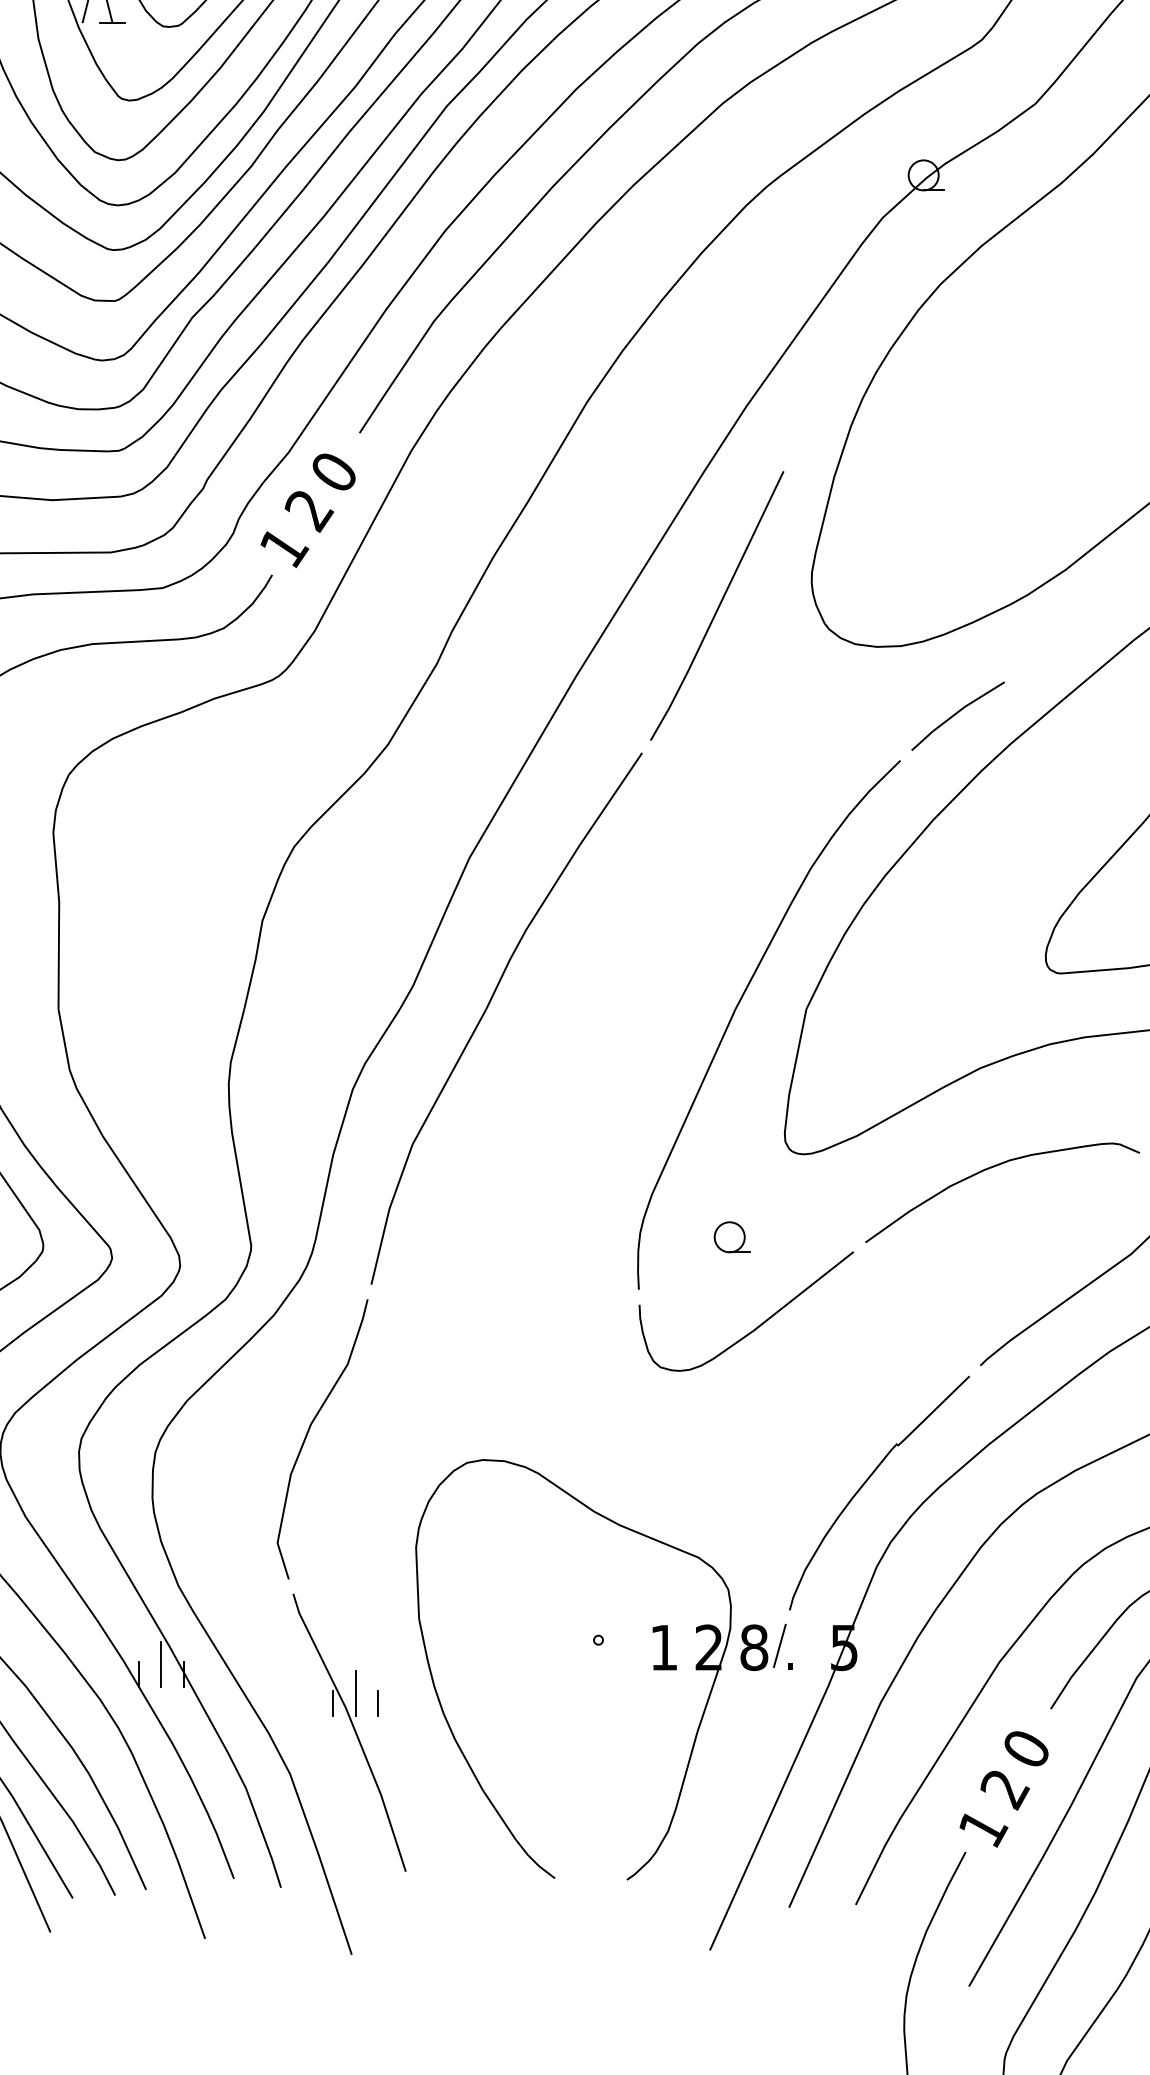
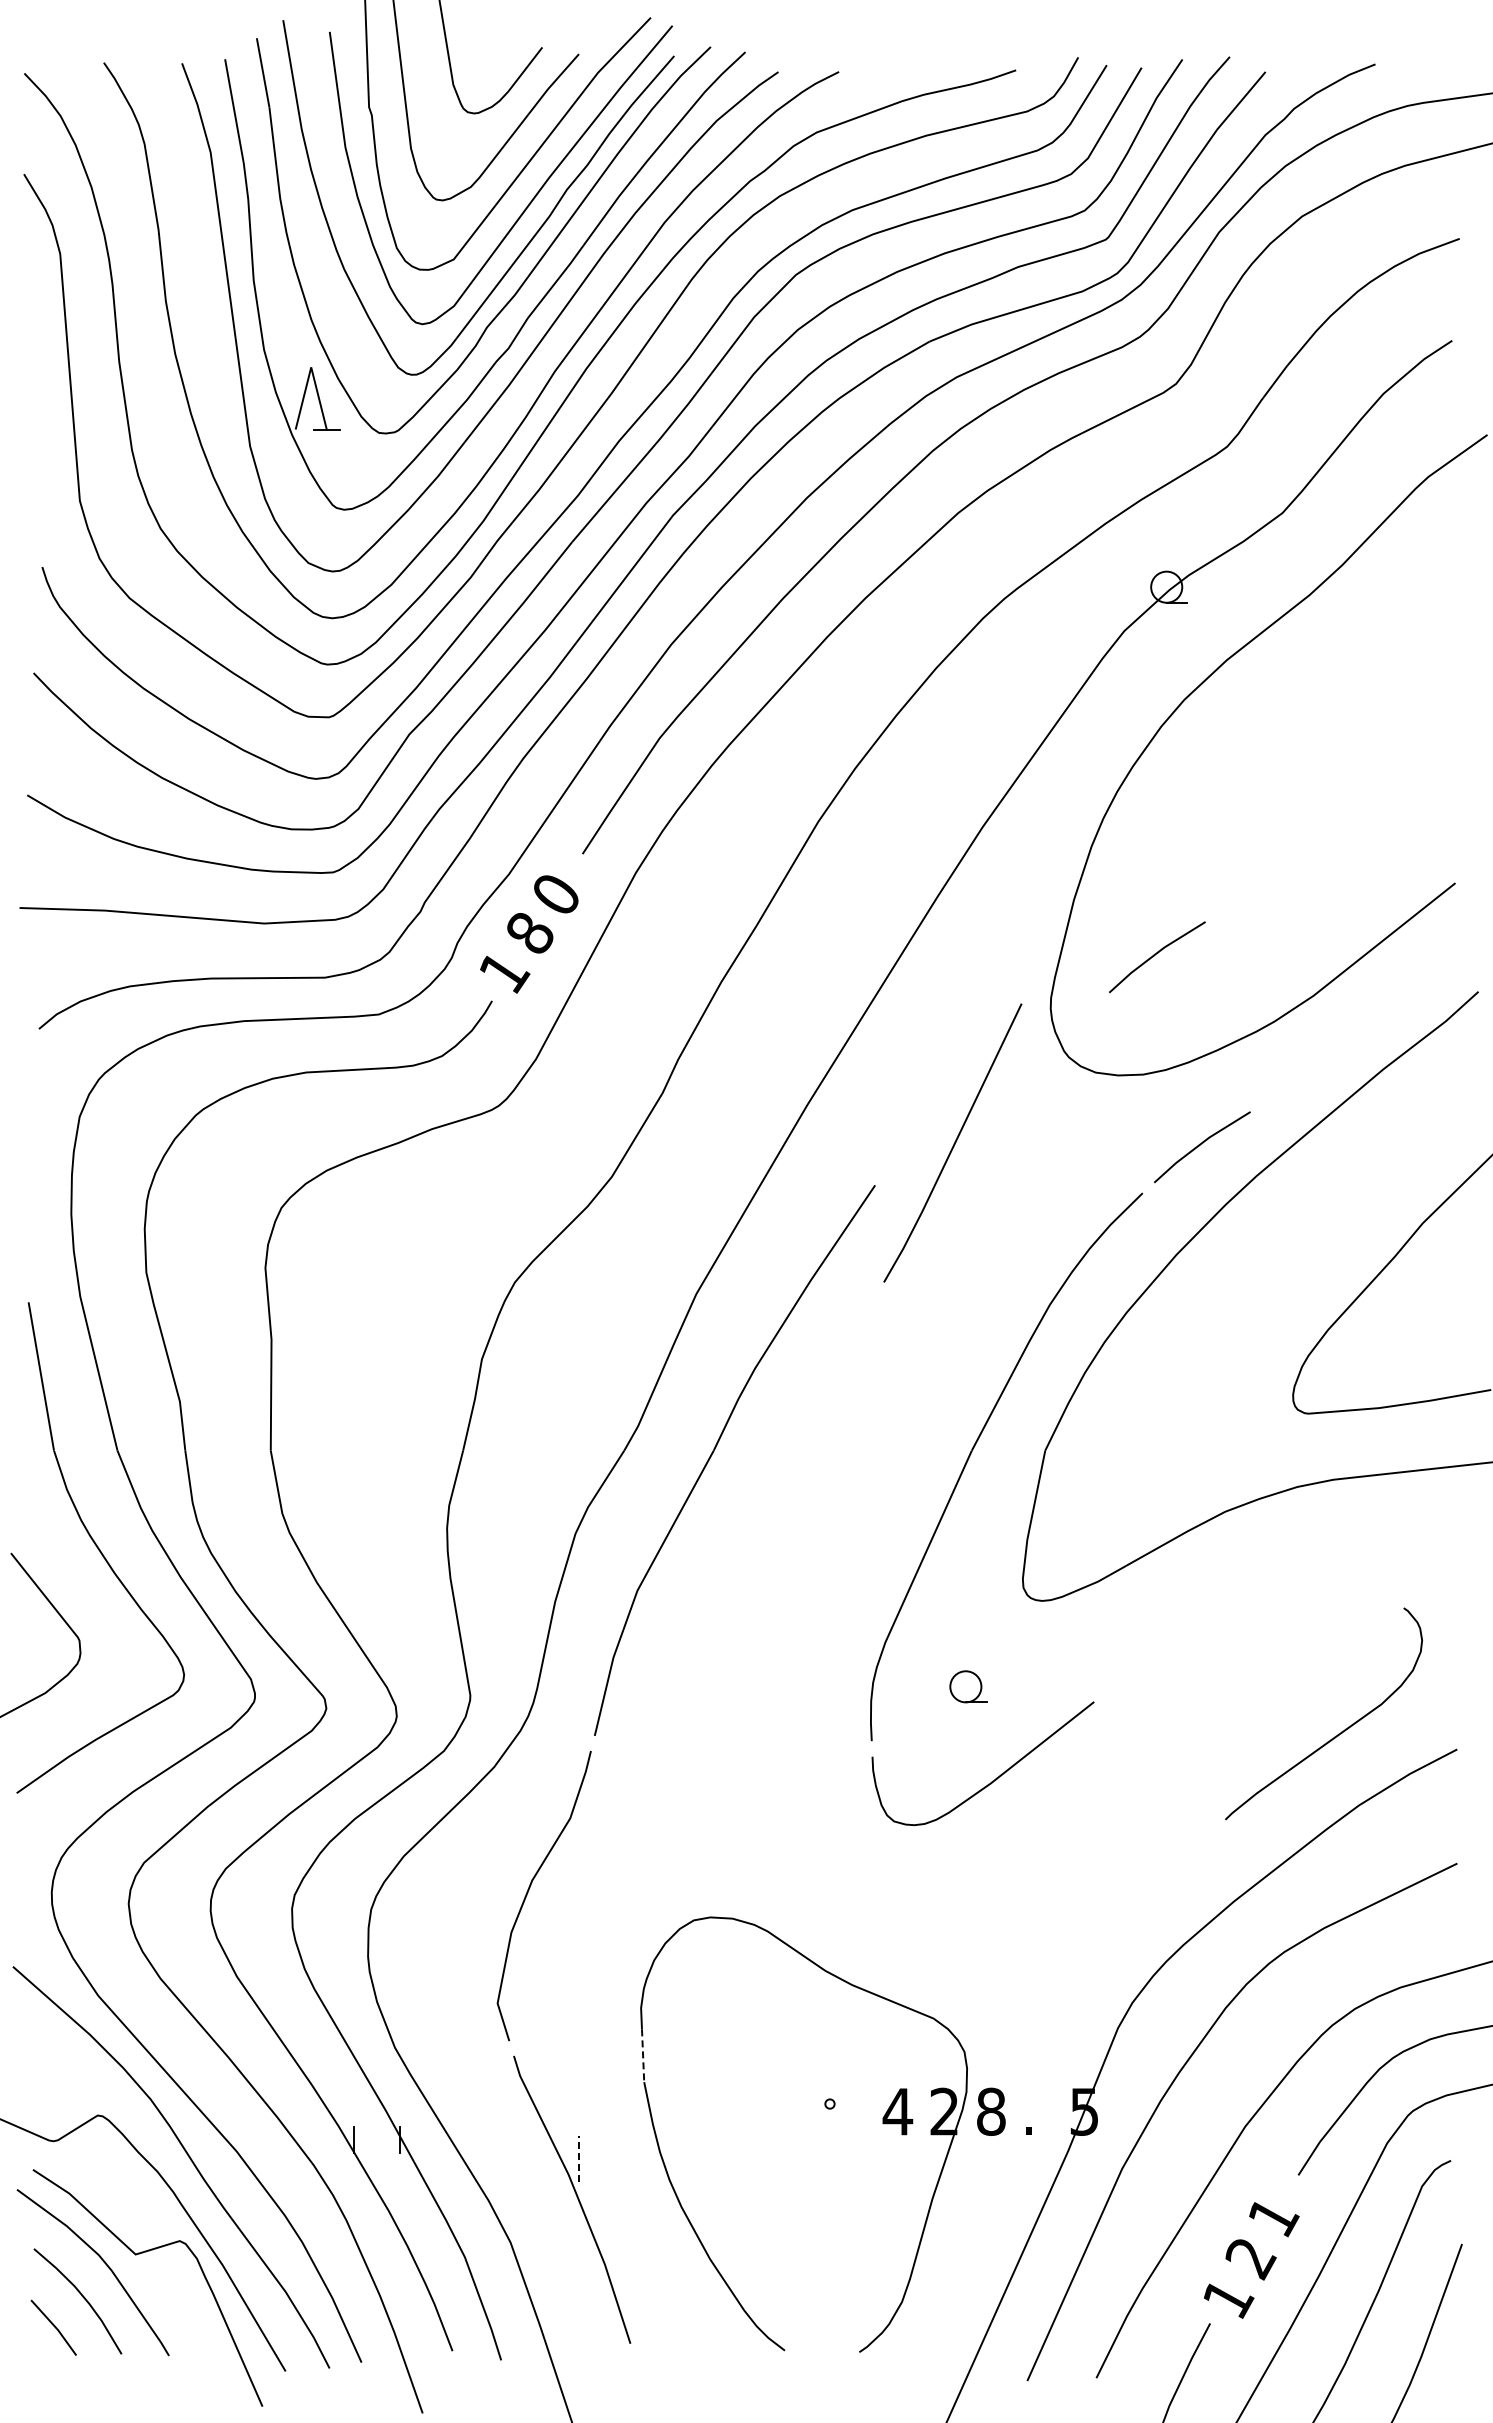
text: (309, 511) -> (530, 935), 2 -> 8
line: (912, 531) -> (1155, 955), added
line: (717, 606) -> (953, 1143), moved
curve: (992, 1168) -> (1237, 1615), removed
curve: (867, 1481) -> (1108, 1939), removed
line: (418, 1594) -> (643, 2056), solid -> dashed
line: (779, 1645) -> (1017, 2109), removed
text: (663, 1647) -> (897, 2111), 1 -> 4
line: (161, 1664) -> (377, 2129), removed
line: (355, 1692) -> (578, 2158), solid -> dashed
line: (333, 1703) -> (555, 2169), removed
line: (377, 1703) -> (601, 2169), removed
text: (1027, 1749) -> (1274, 2217), 0 -> 1

